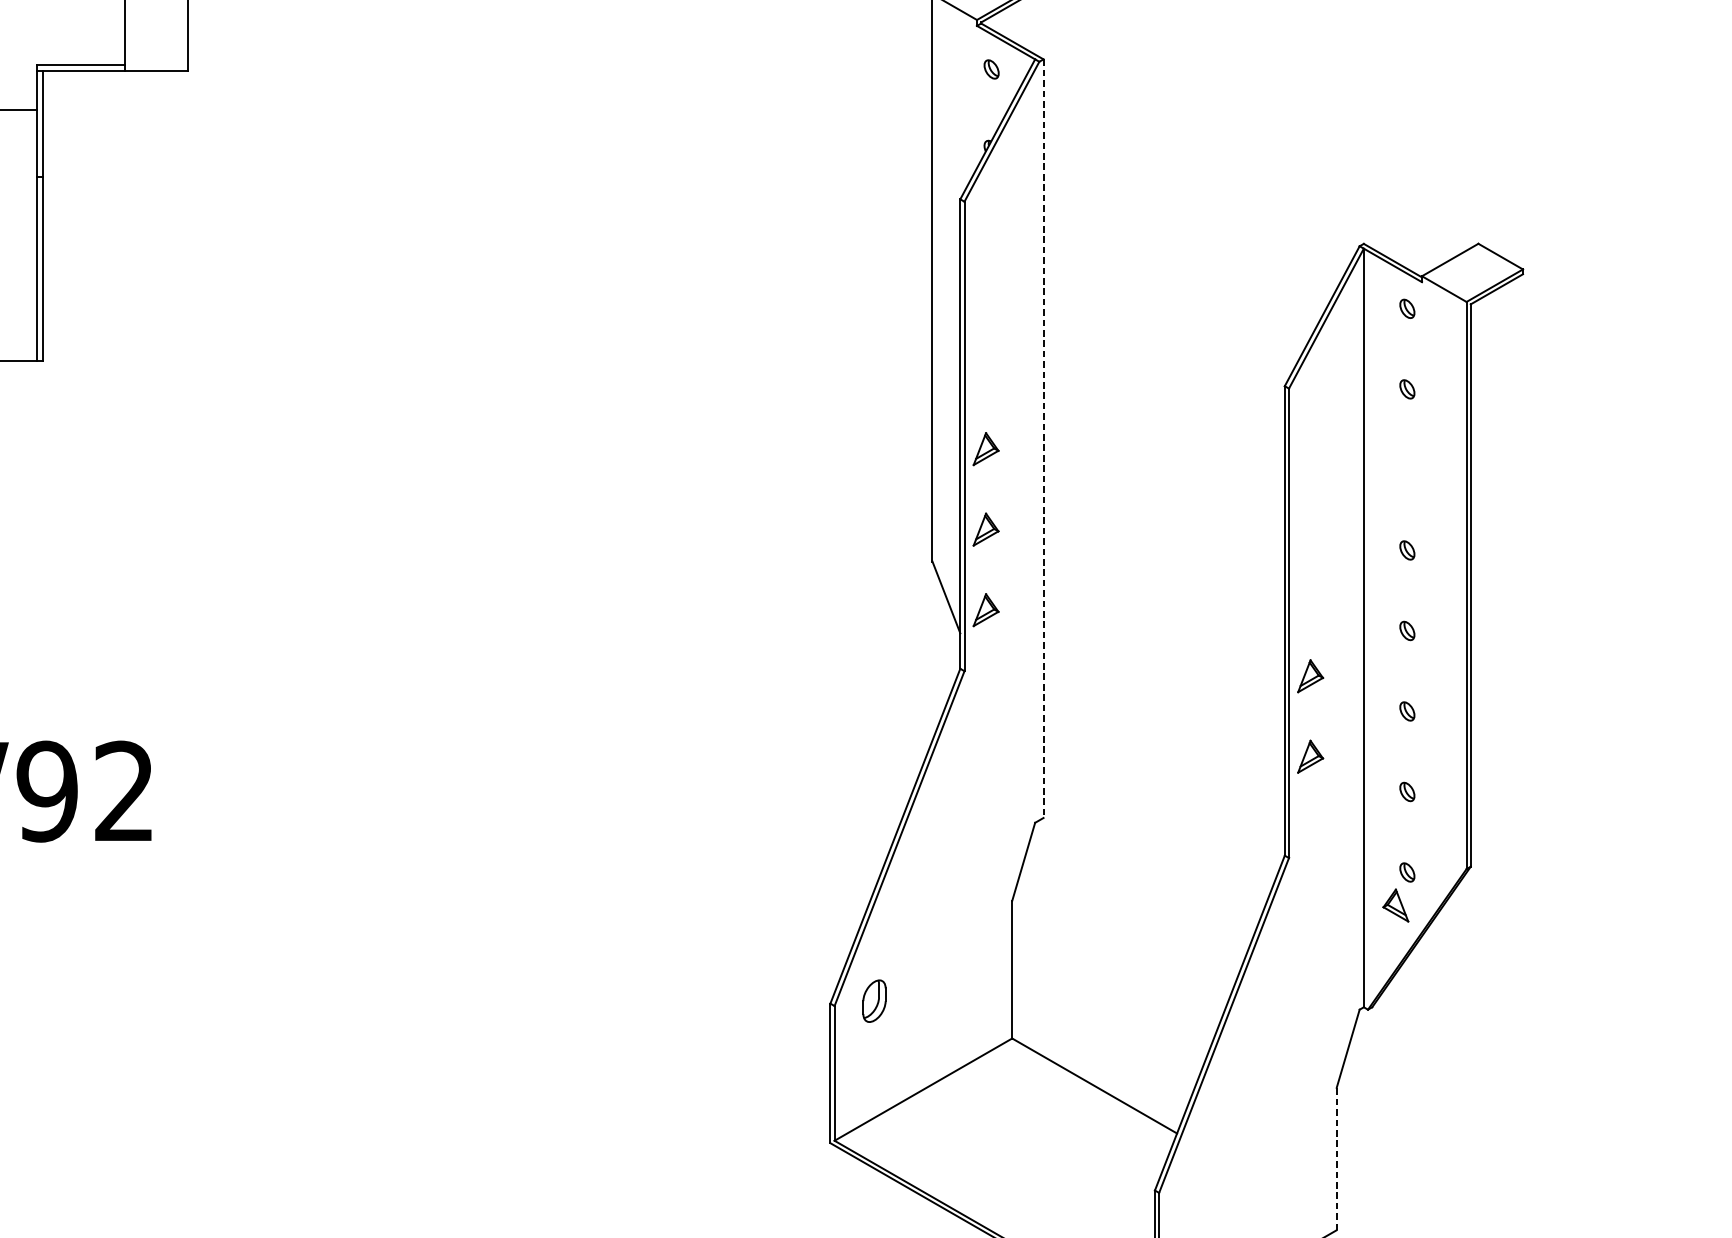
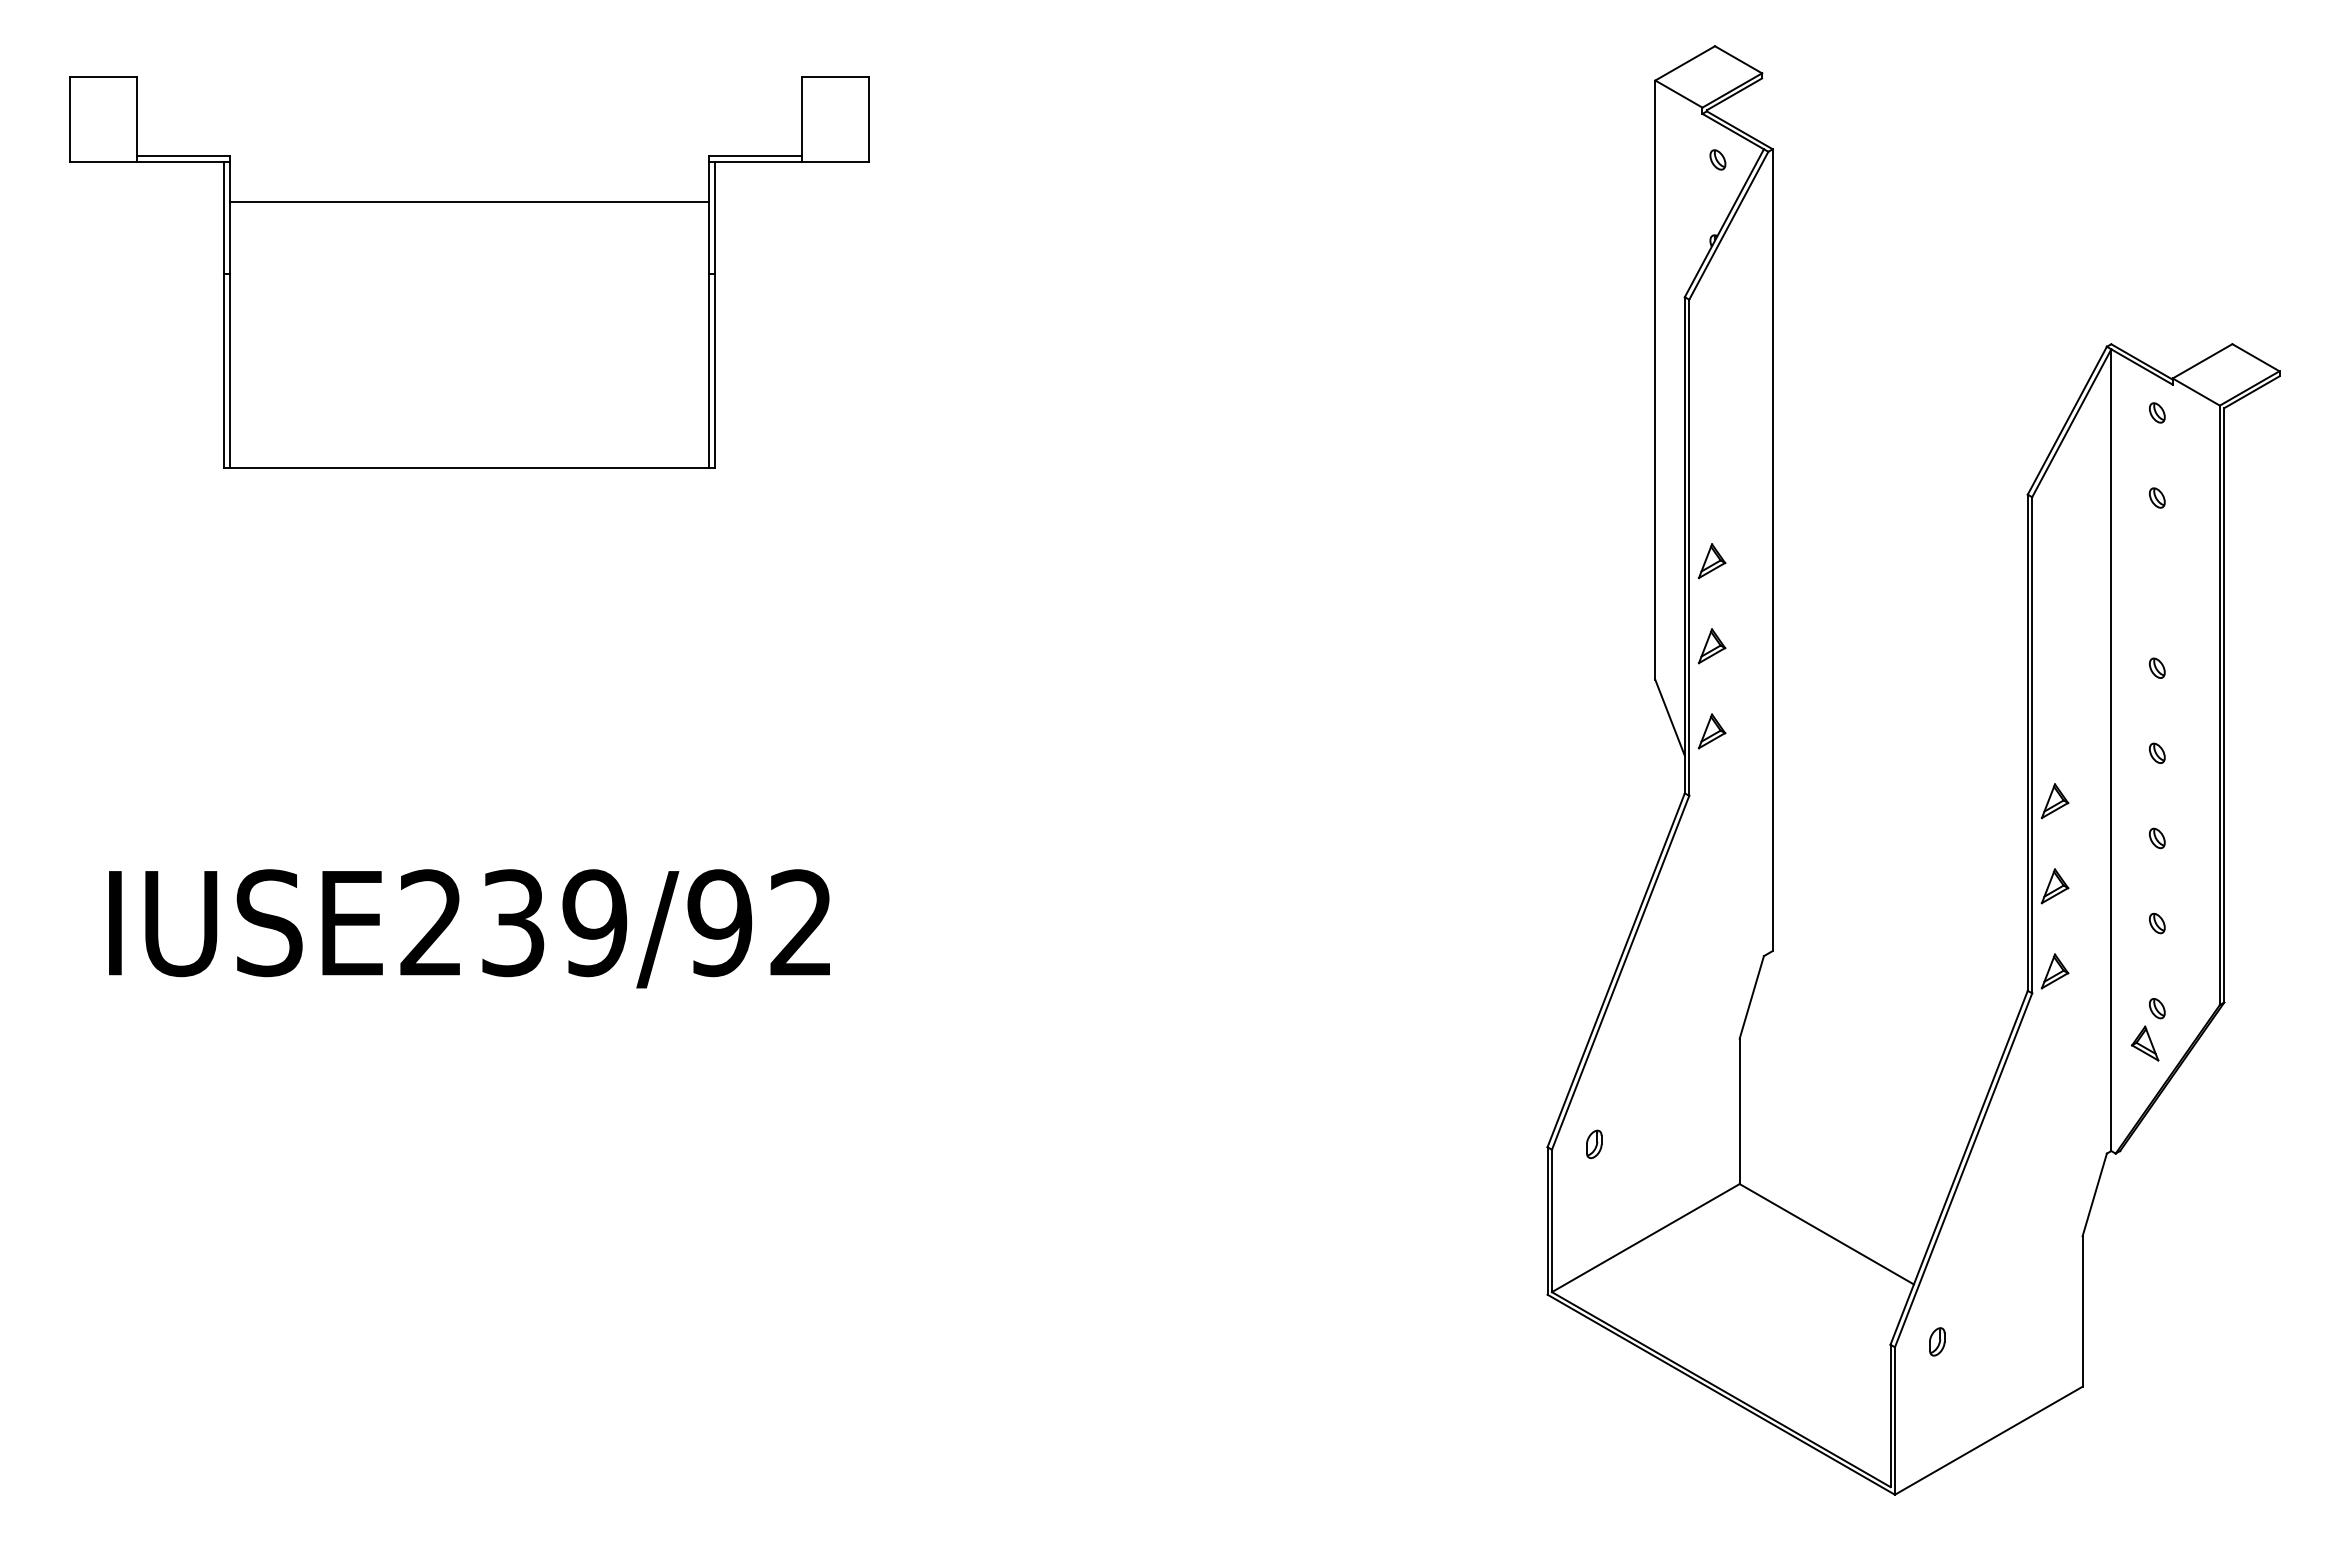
line: (1043, 439) -> (1772, 550), dashed -> solid
part: (1310, 837) -> (2054, 971), added
part: (874, 1000) -> (1594, 1143), size x0.62
line: (1336, 1158) -> (2082, 1310), dashed -> solid
part: (1199, 1187) -> (1937, 1341), added

